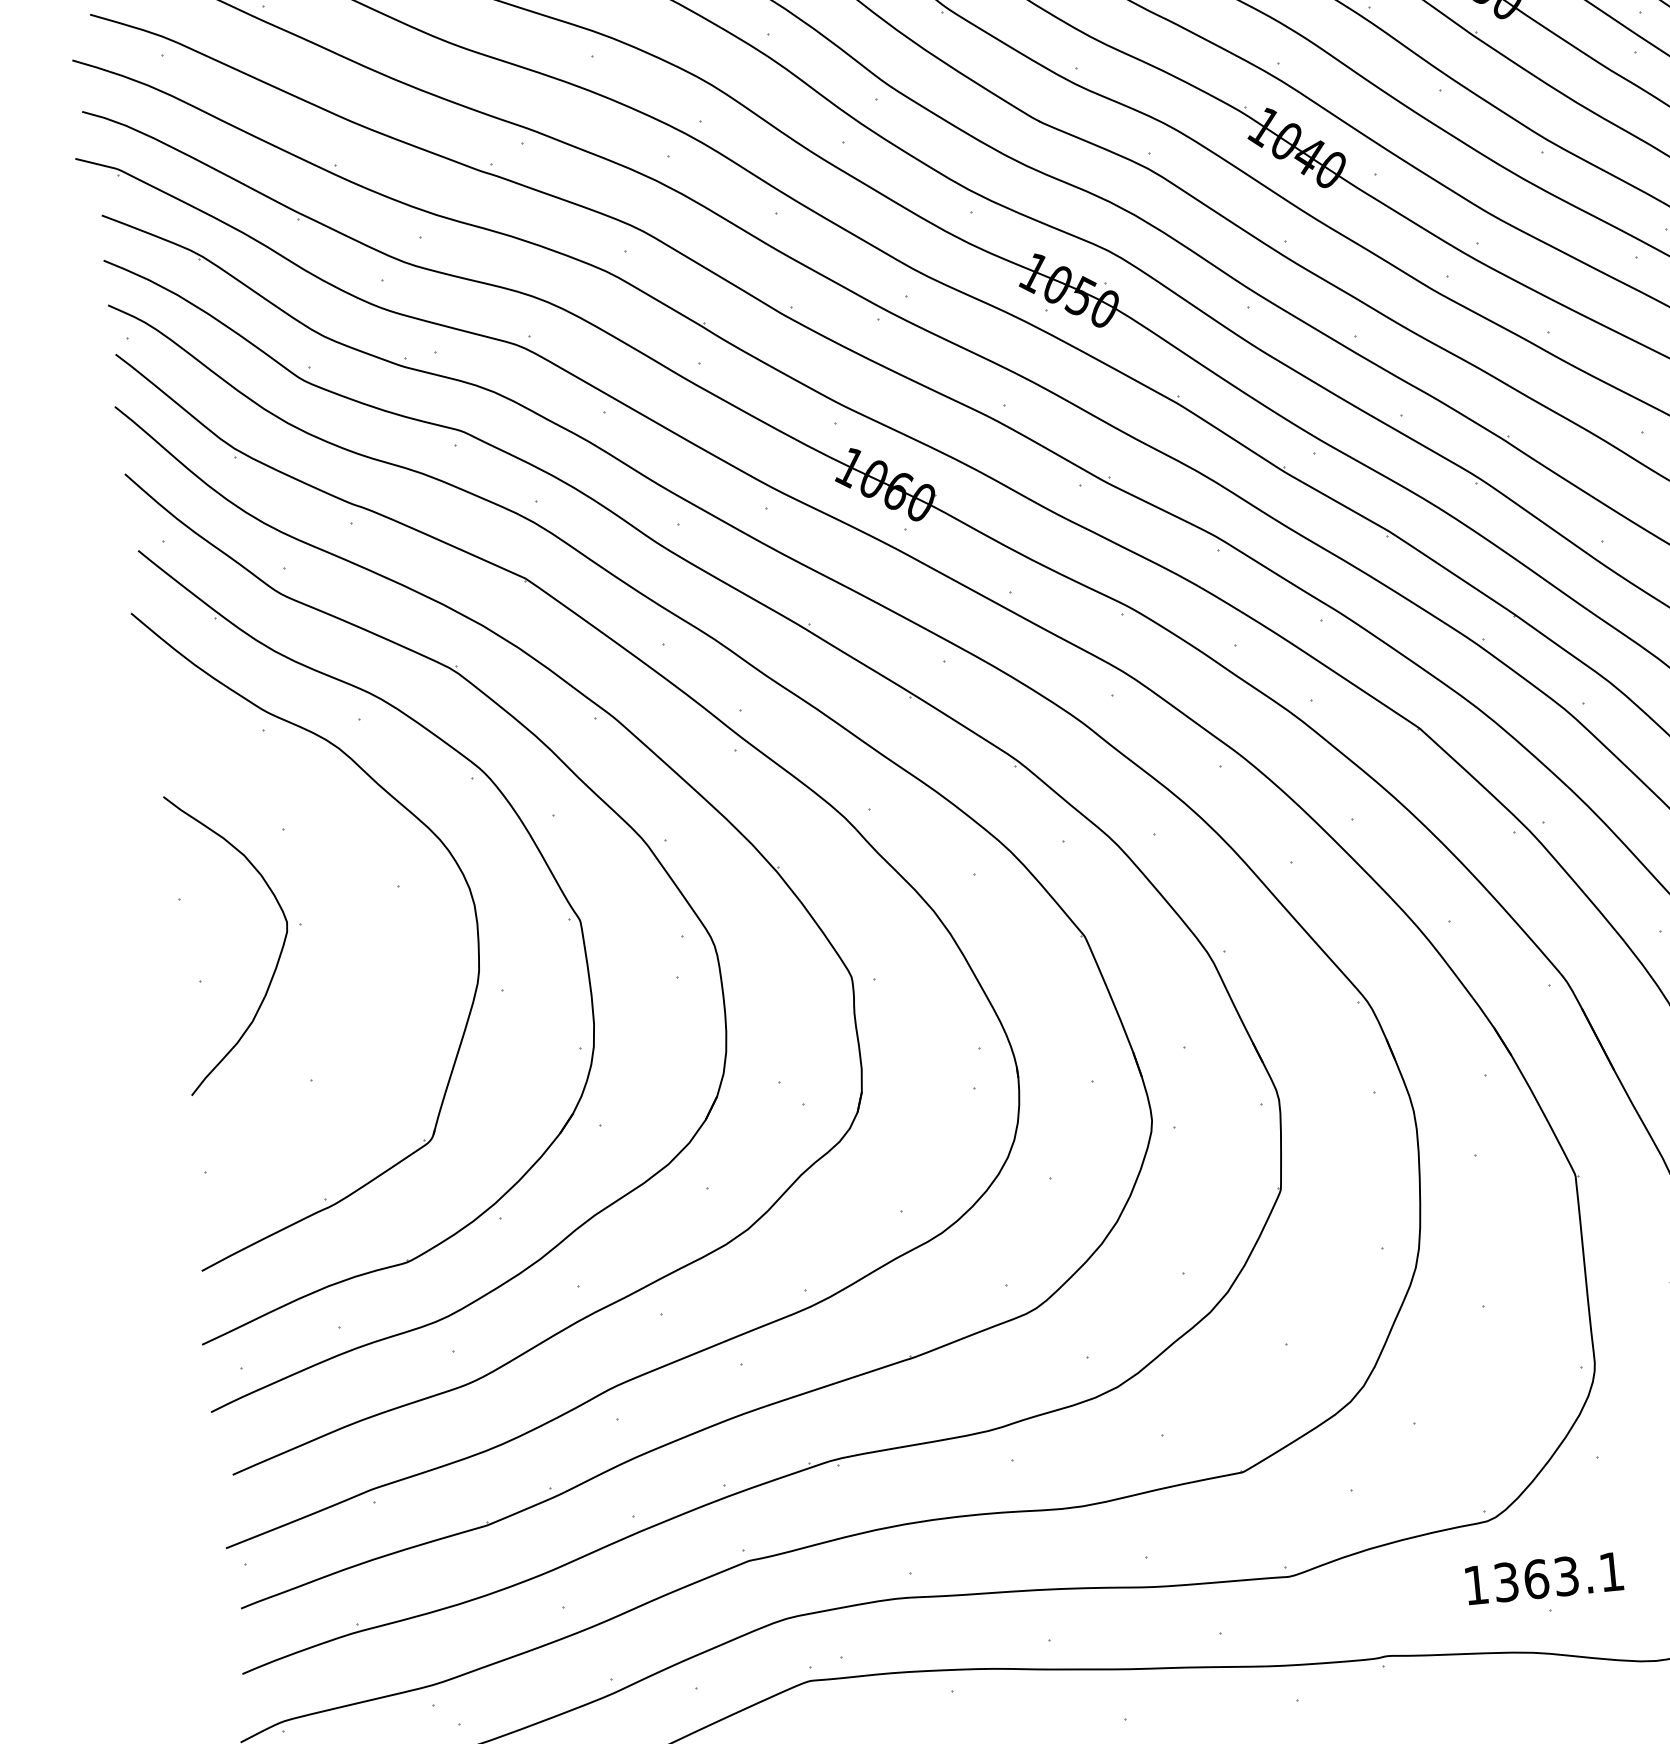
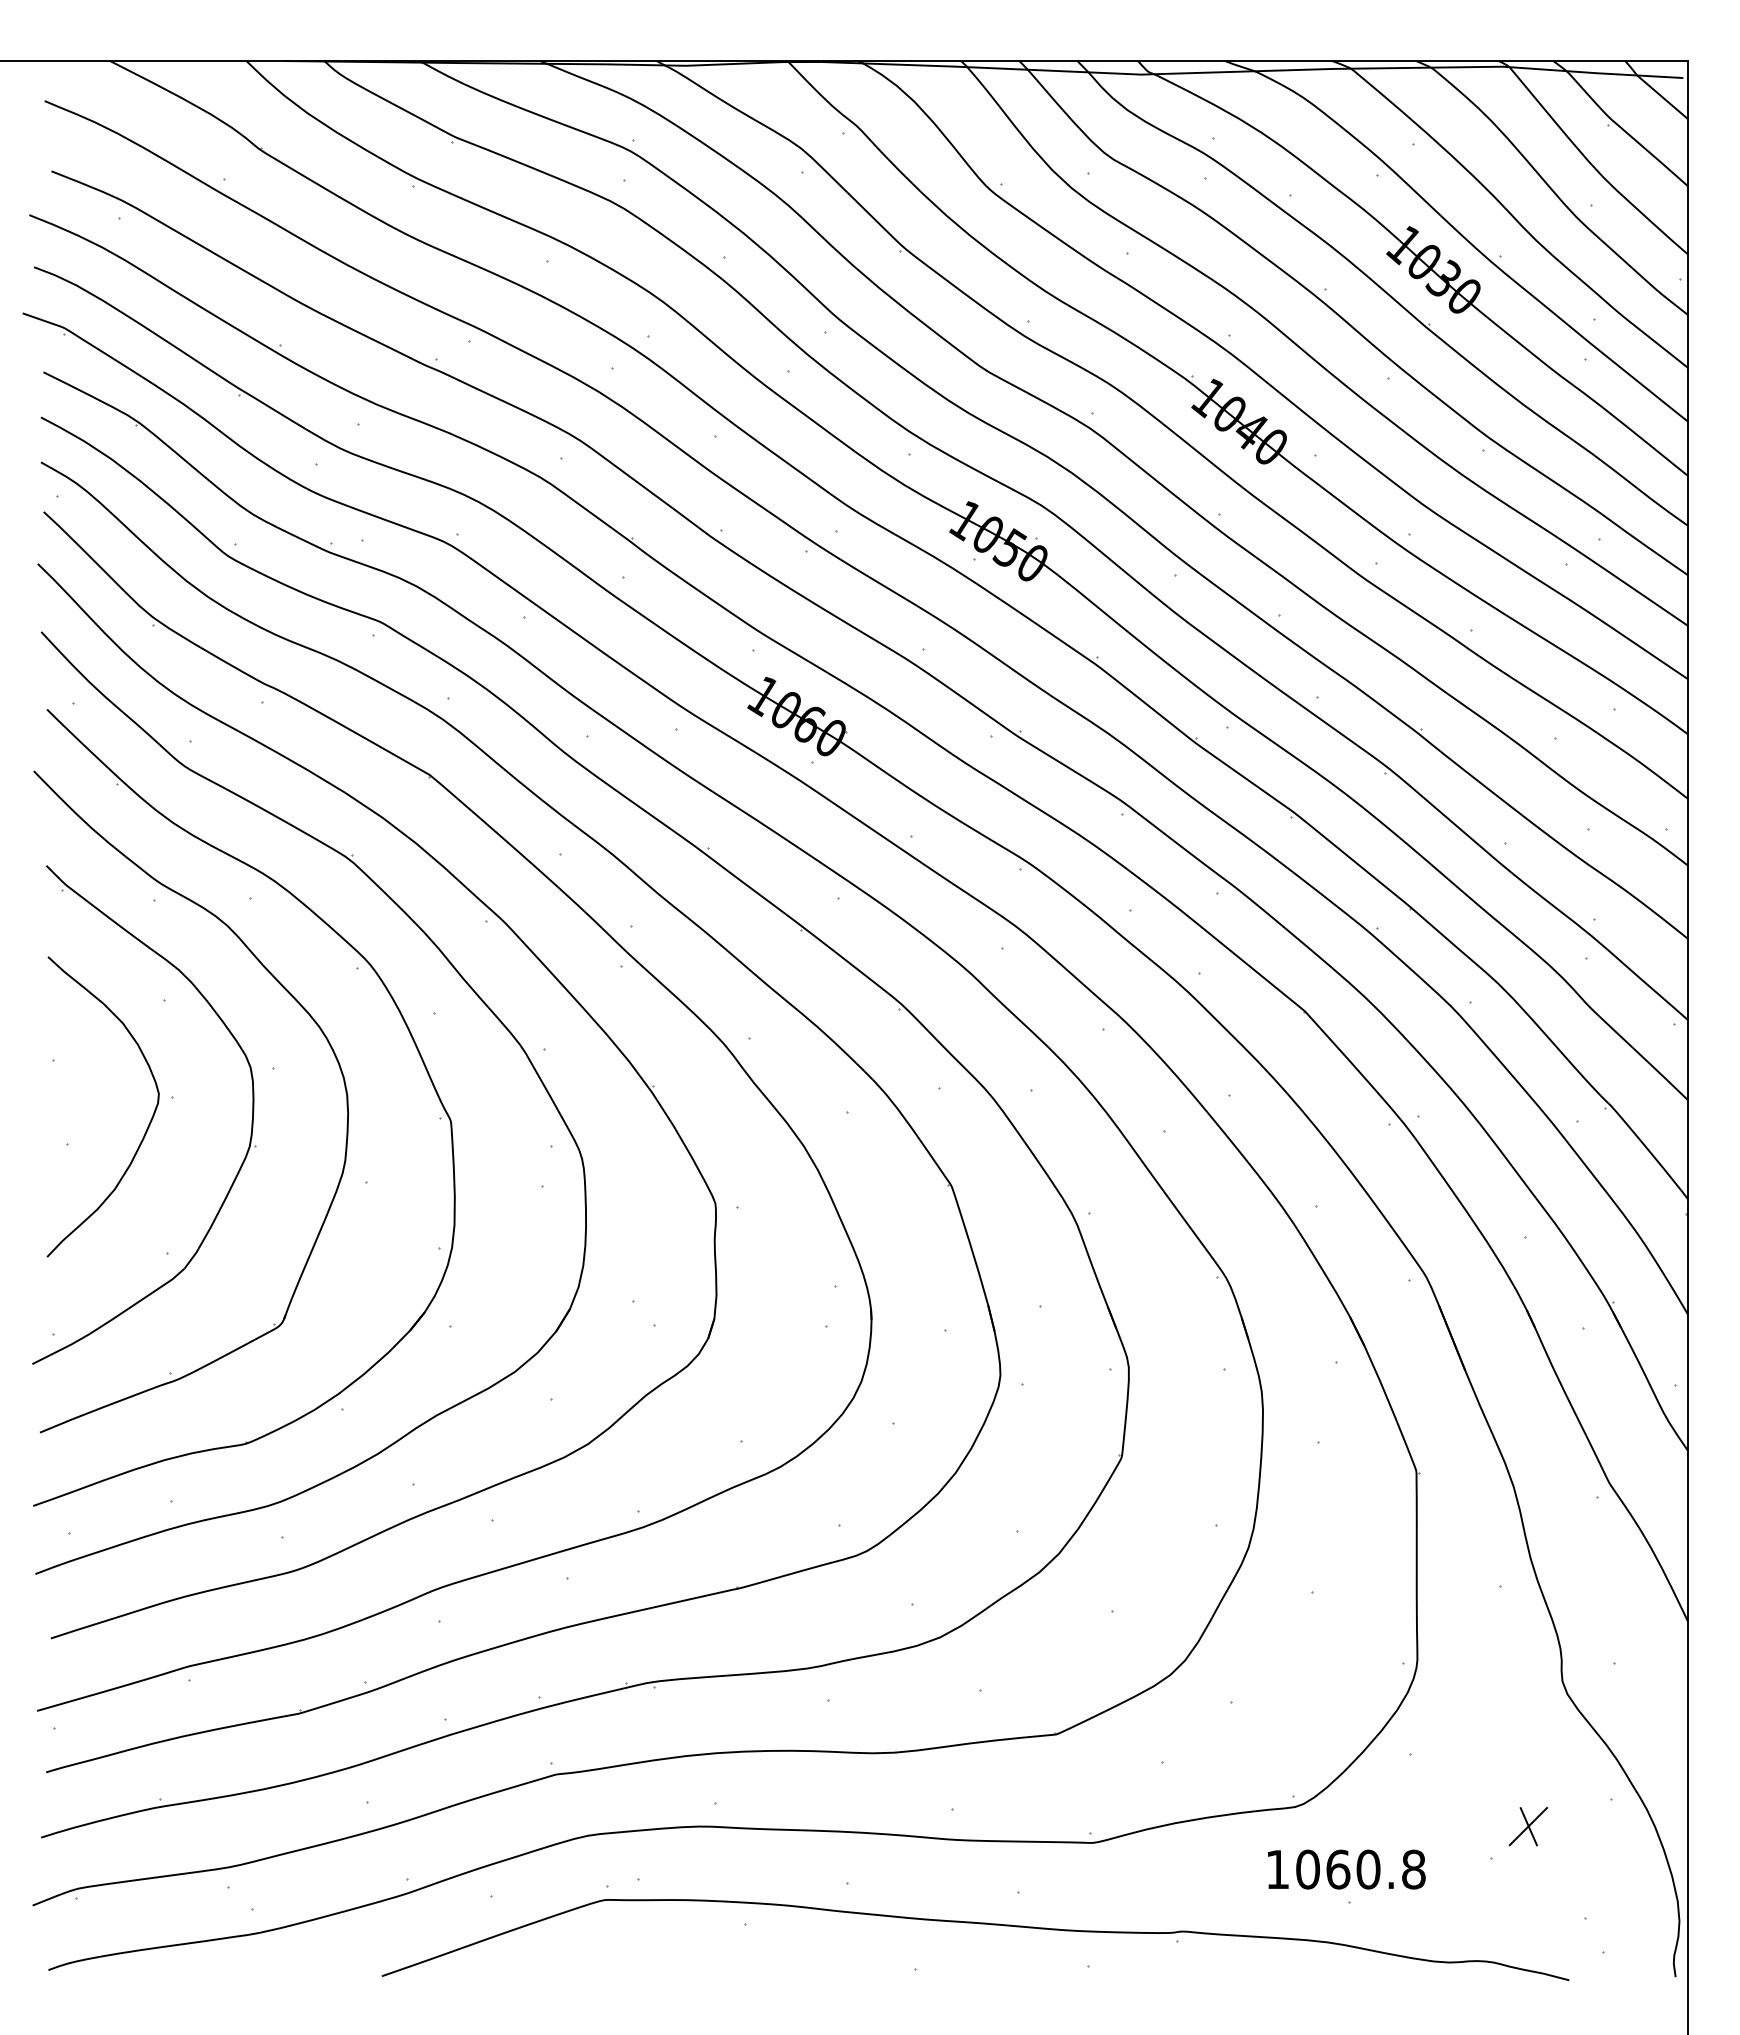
part: (381, 939) -> (251, 1120), added
text: (1558, 1577) -> (1360, 1869), 1363.1 -> 1060.8

